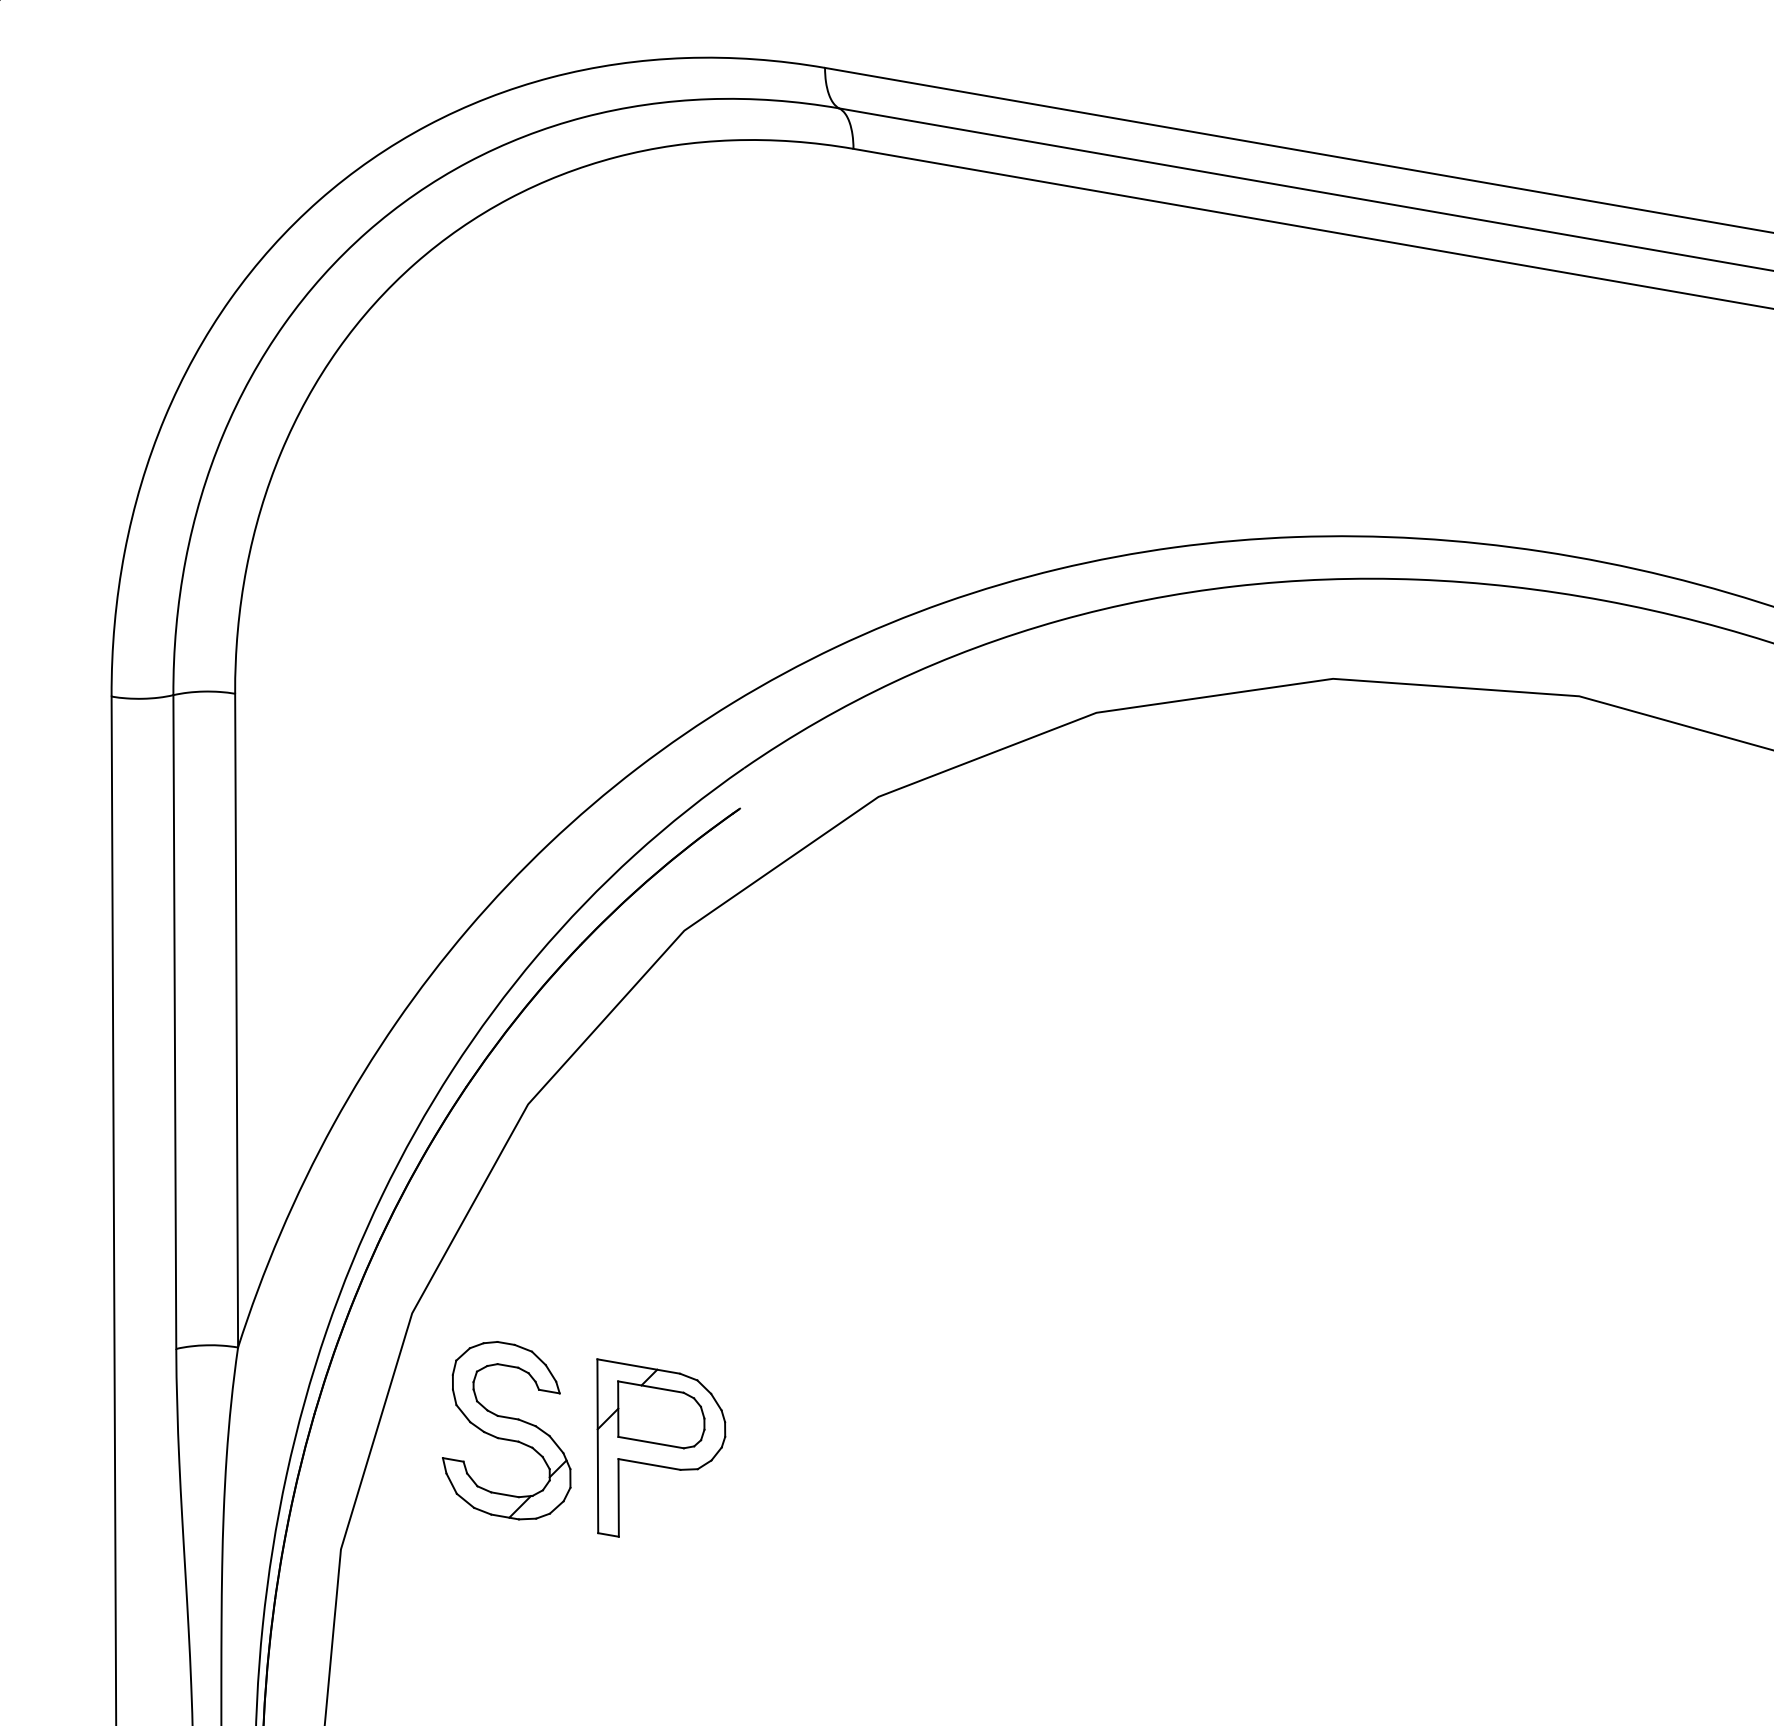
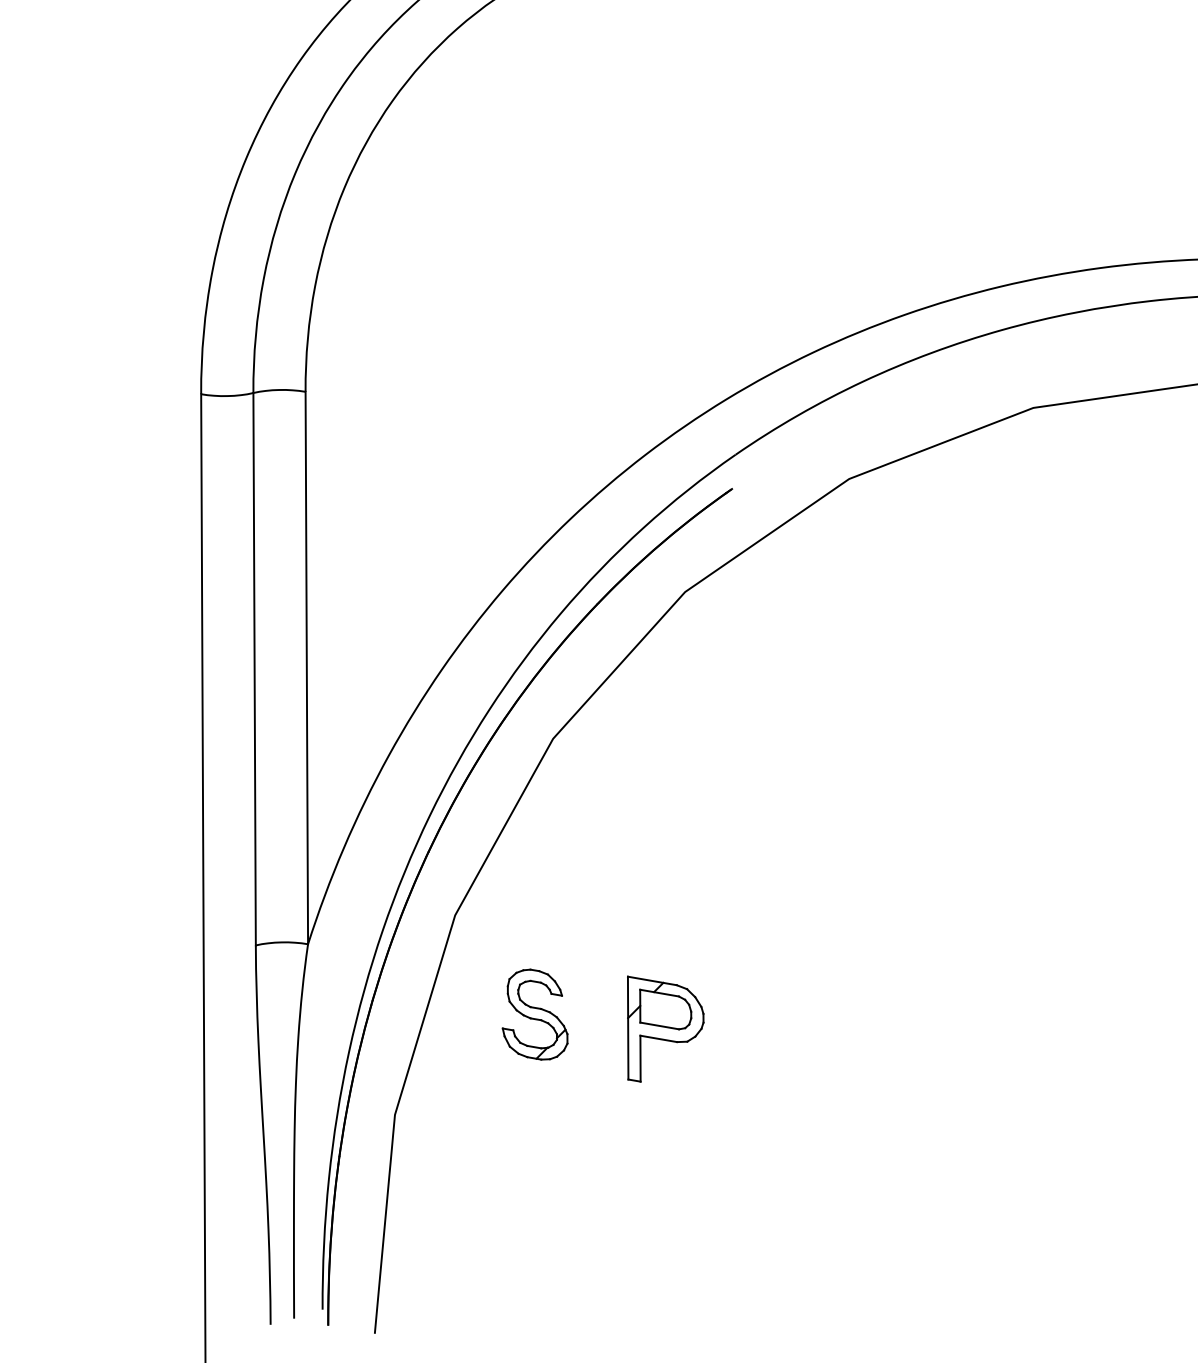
part: (506, 1430) -> (534, 1014), size x0.6
part: (661, 1447) -> (665, 1028), size x0.7

